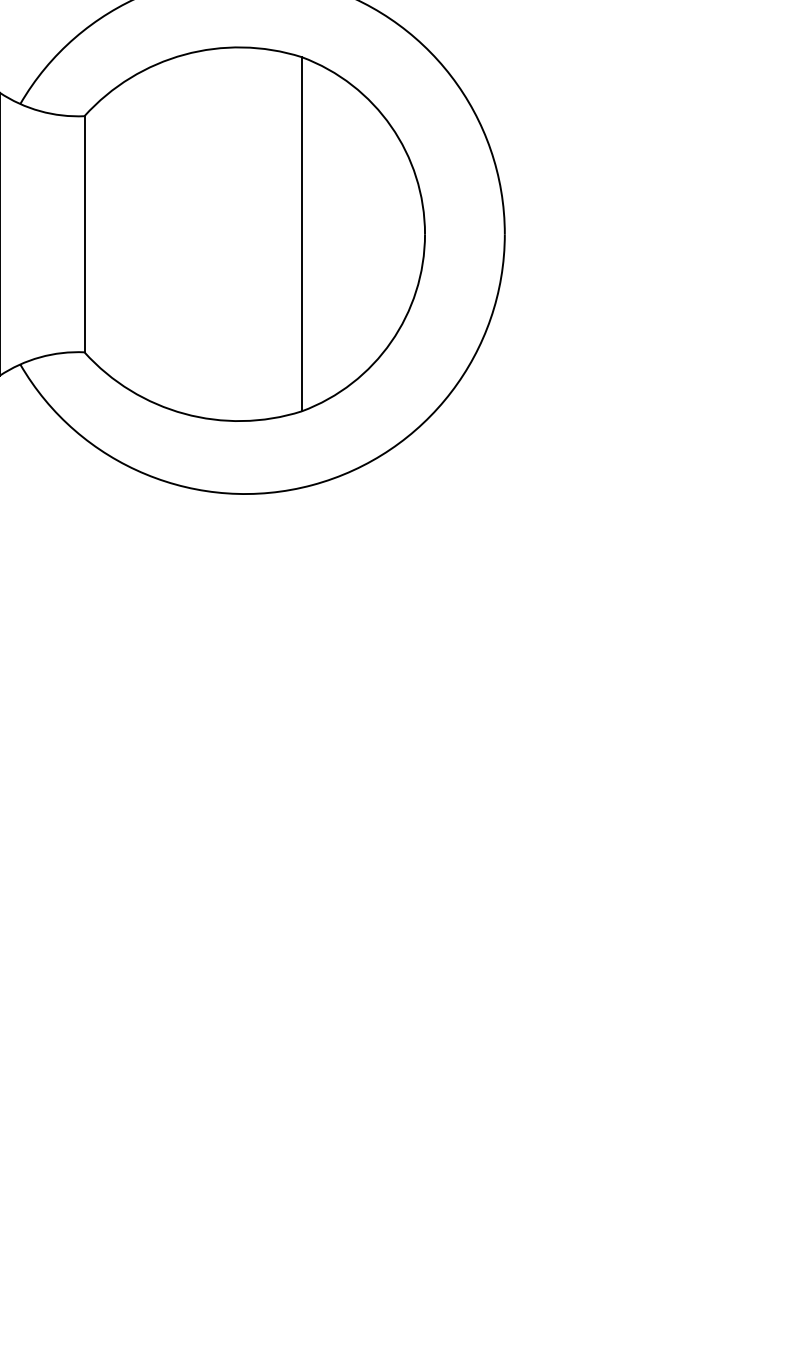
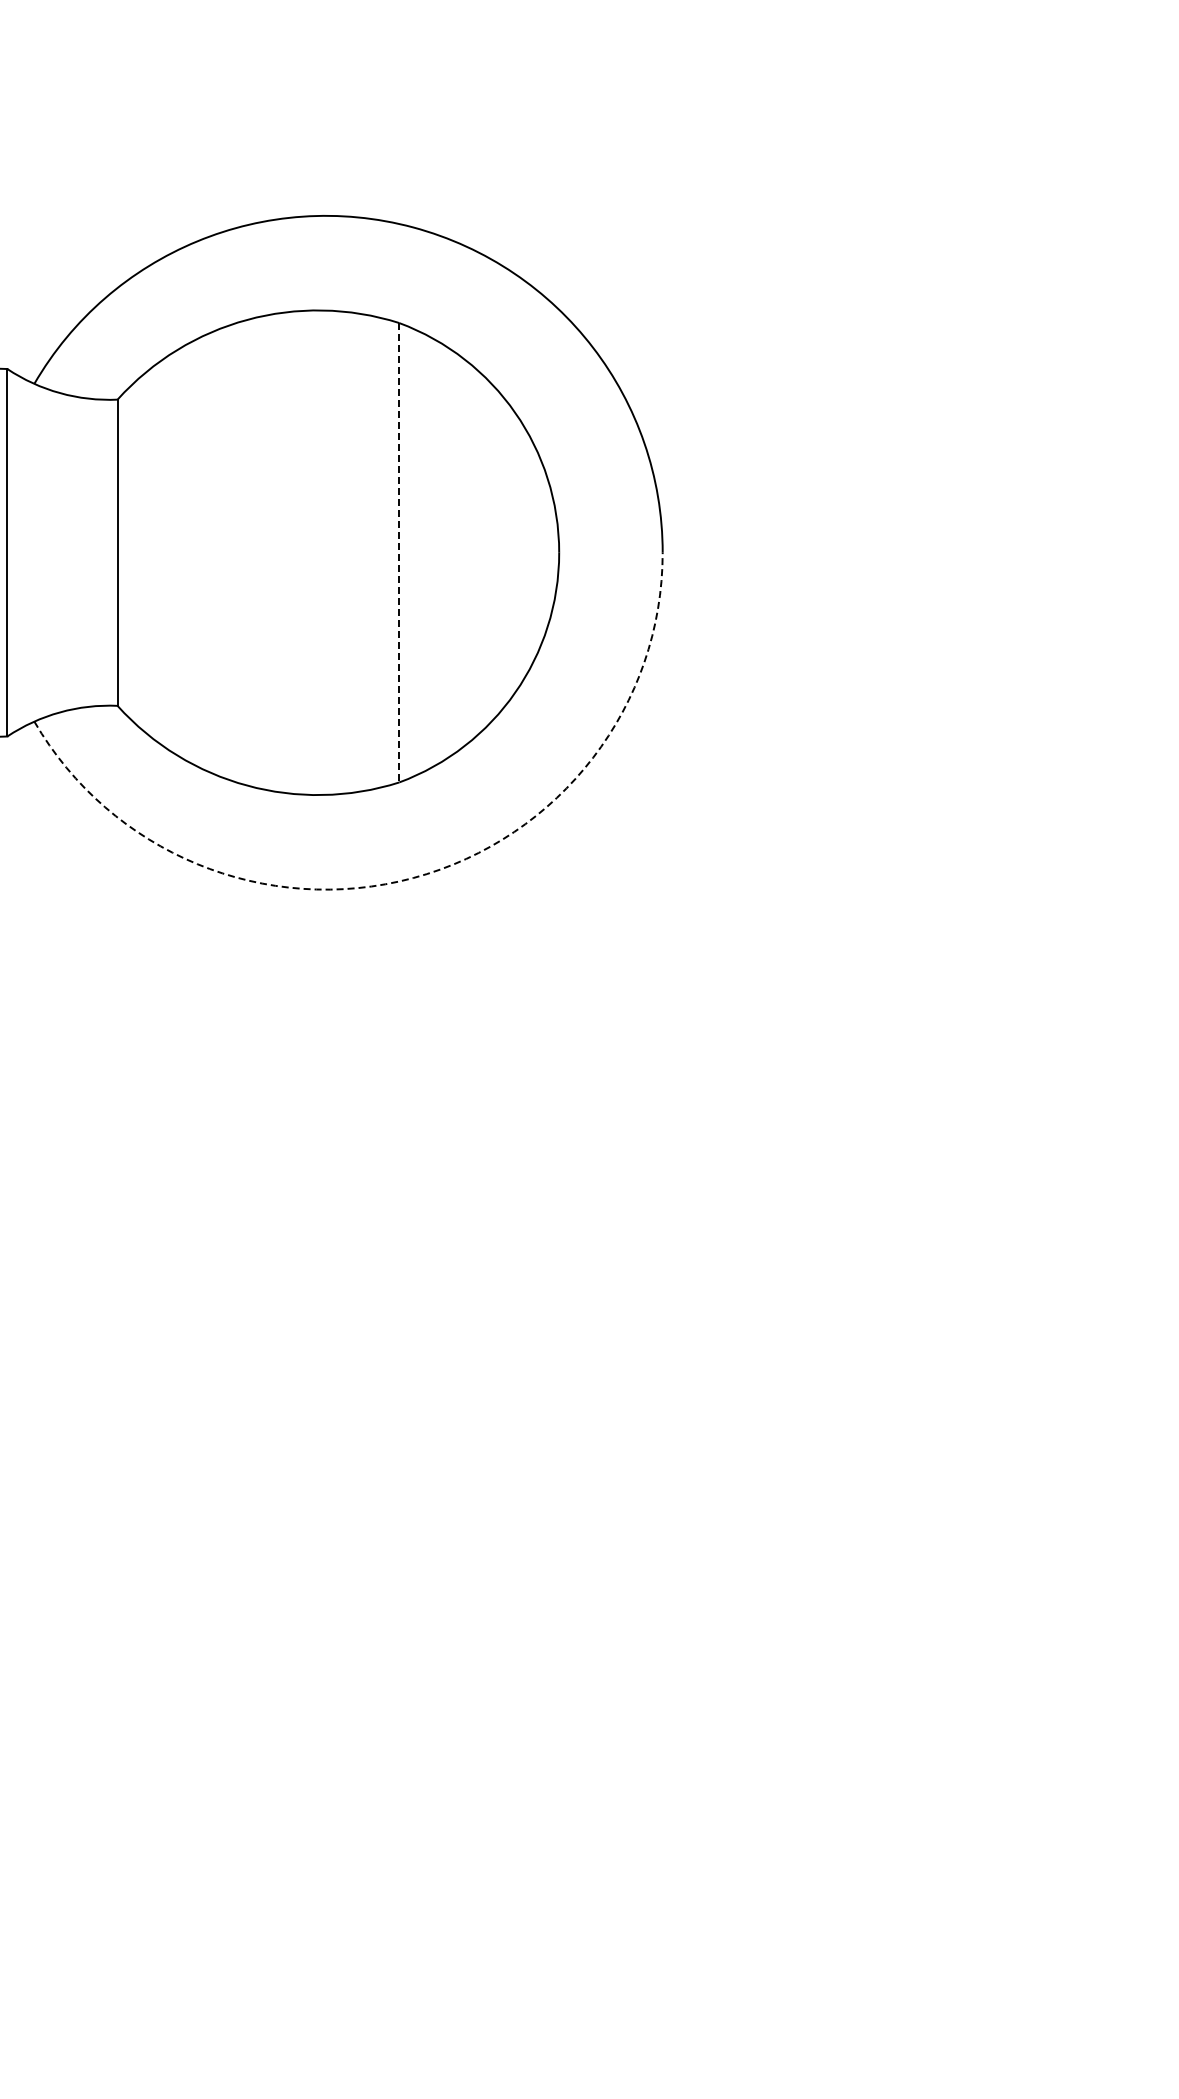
line: (301, 234) -> (399, 552), solid -> dashed
arc: (312, 485) -> (413, 878), solid -> dashed

